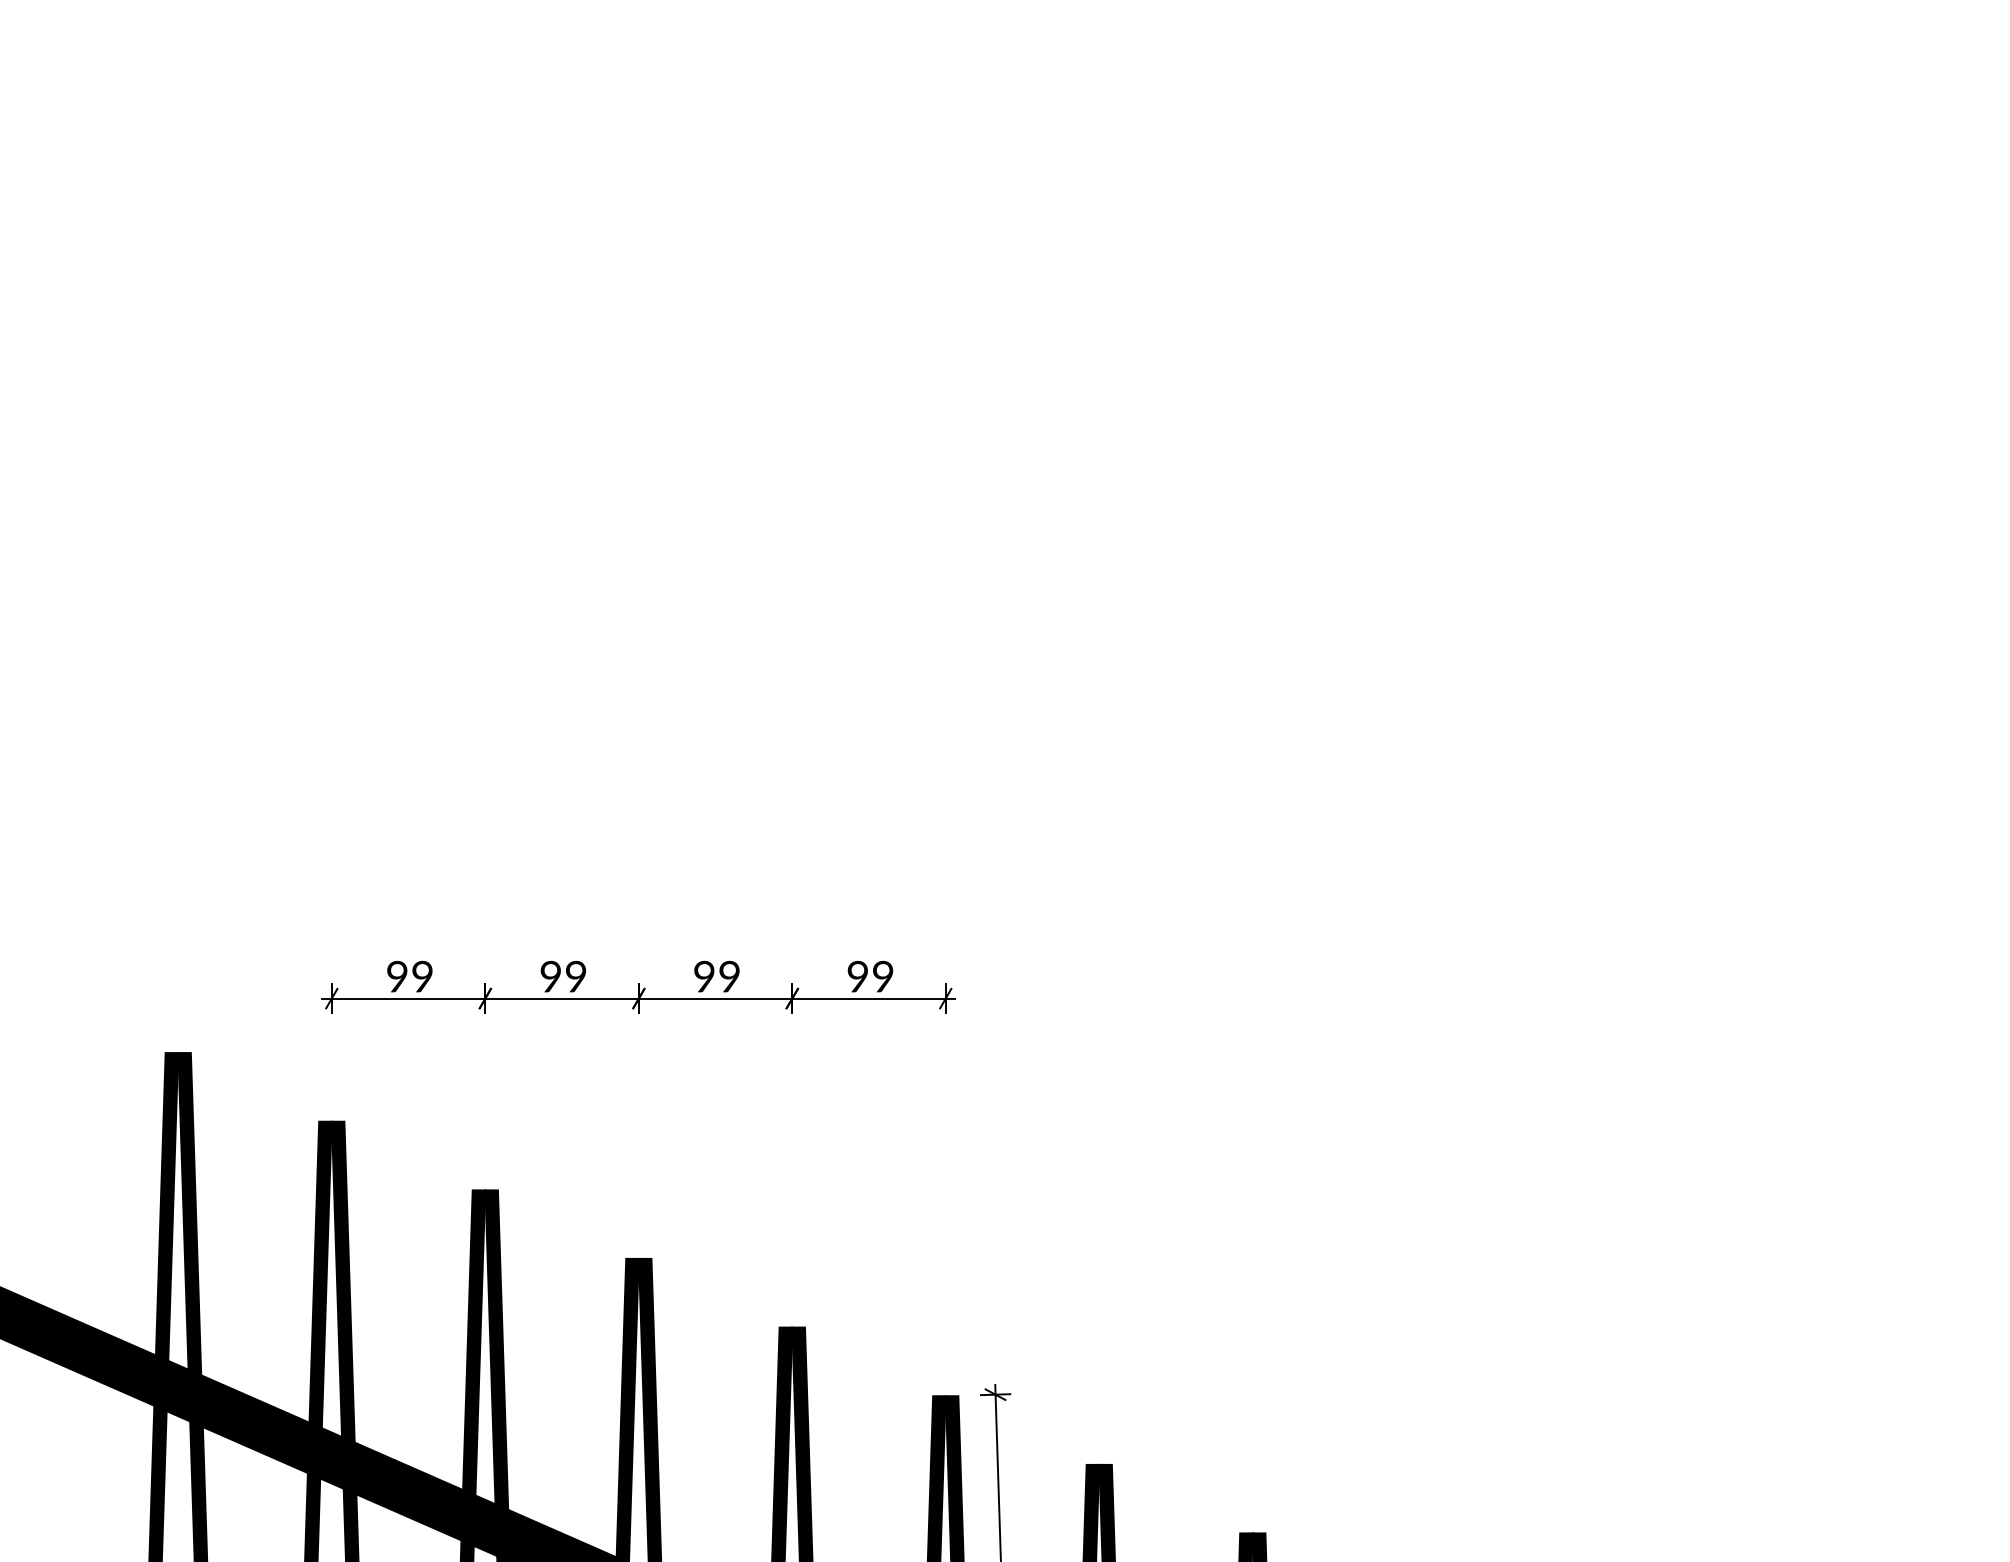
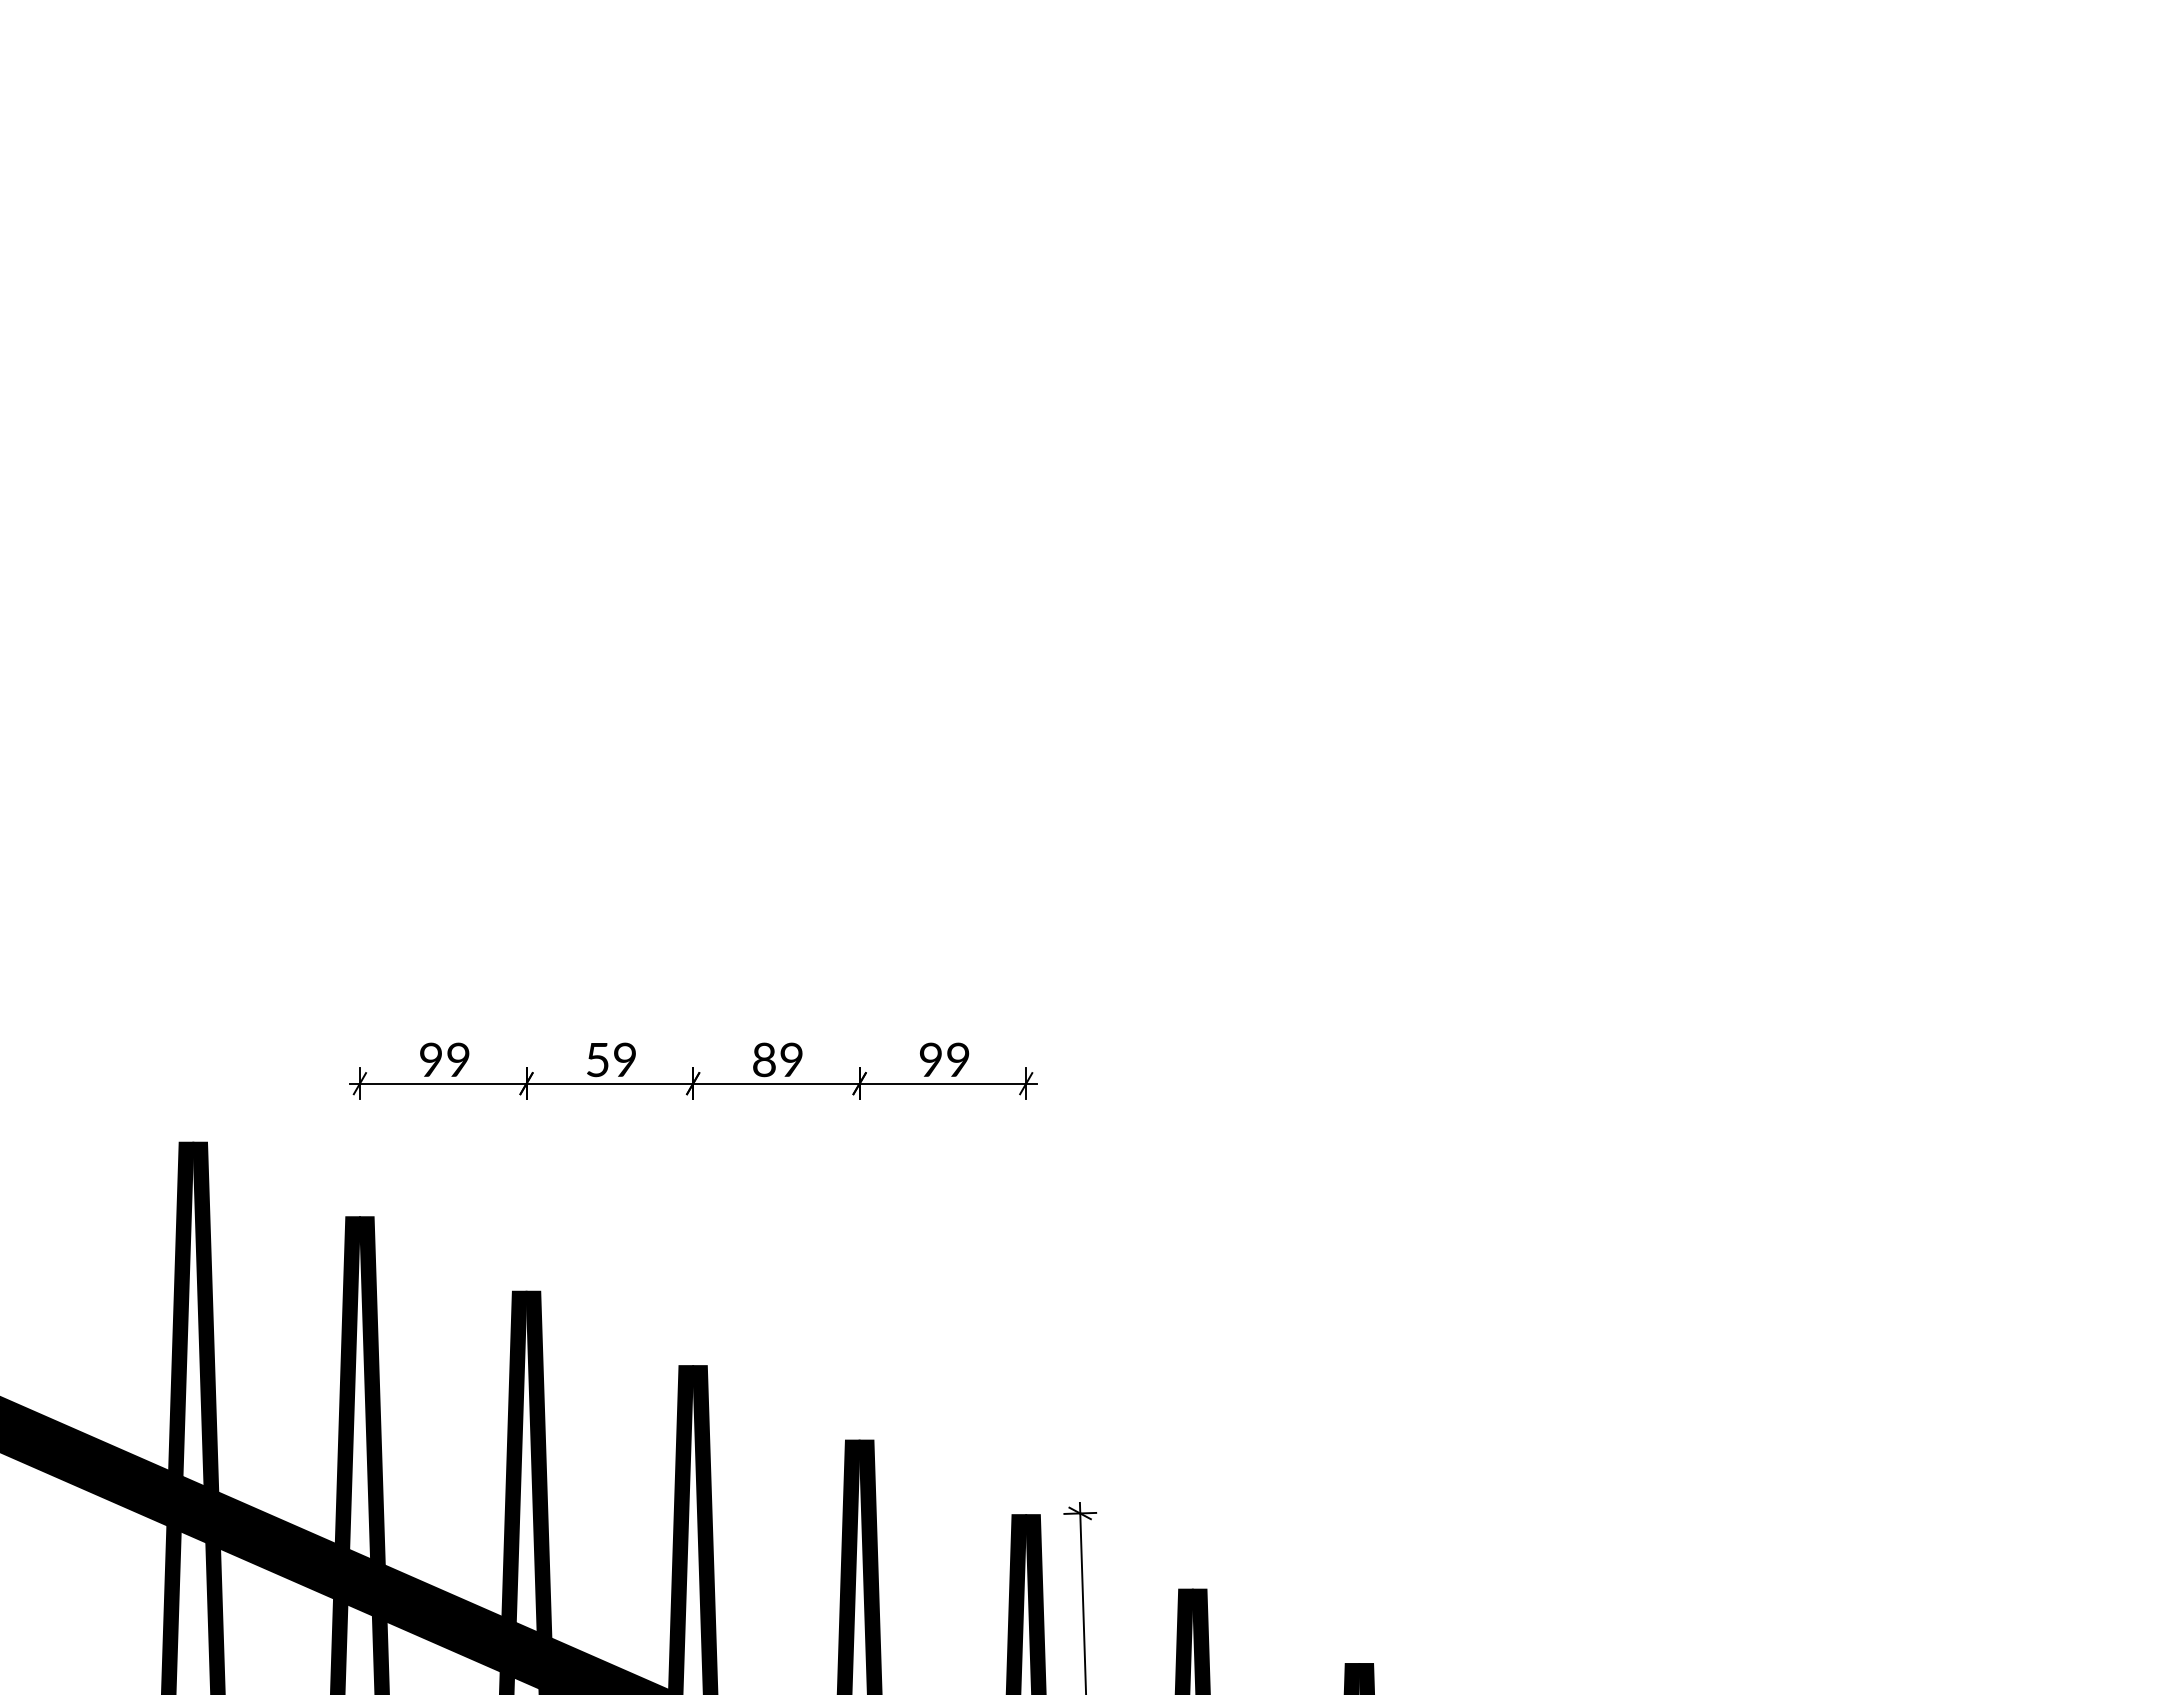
text: (550, 976) -> (597, 1059), 99 -> 59
text: (704, 978) -> (764, 1061), 99 -> 89

